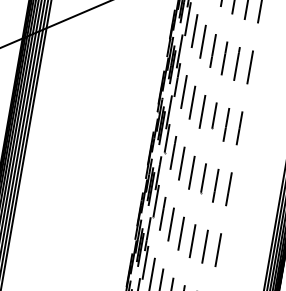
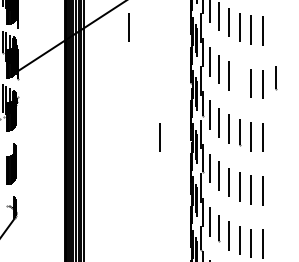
line: (97, 36) -> (128, 27), added
line: (215, 117) -> (276, 78), moved
line: (110, 168) -> (159, 137), added

